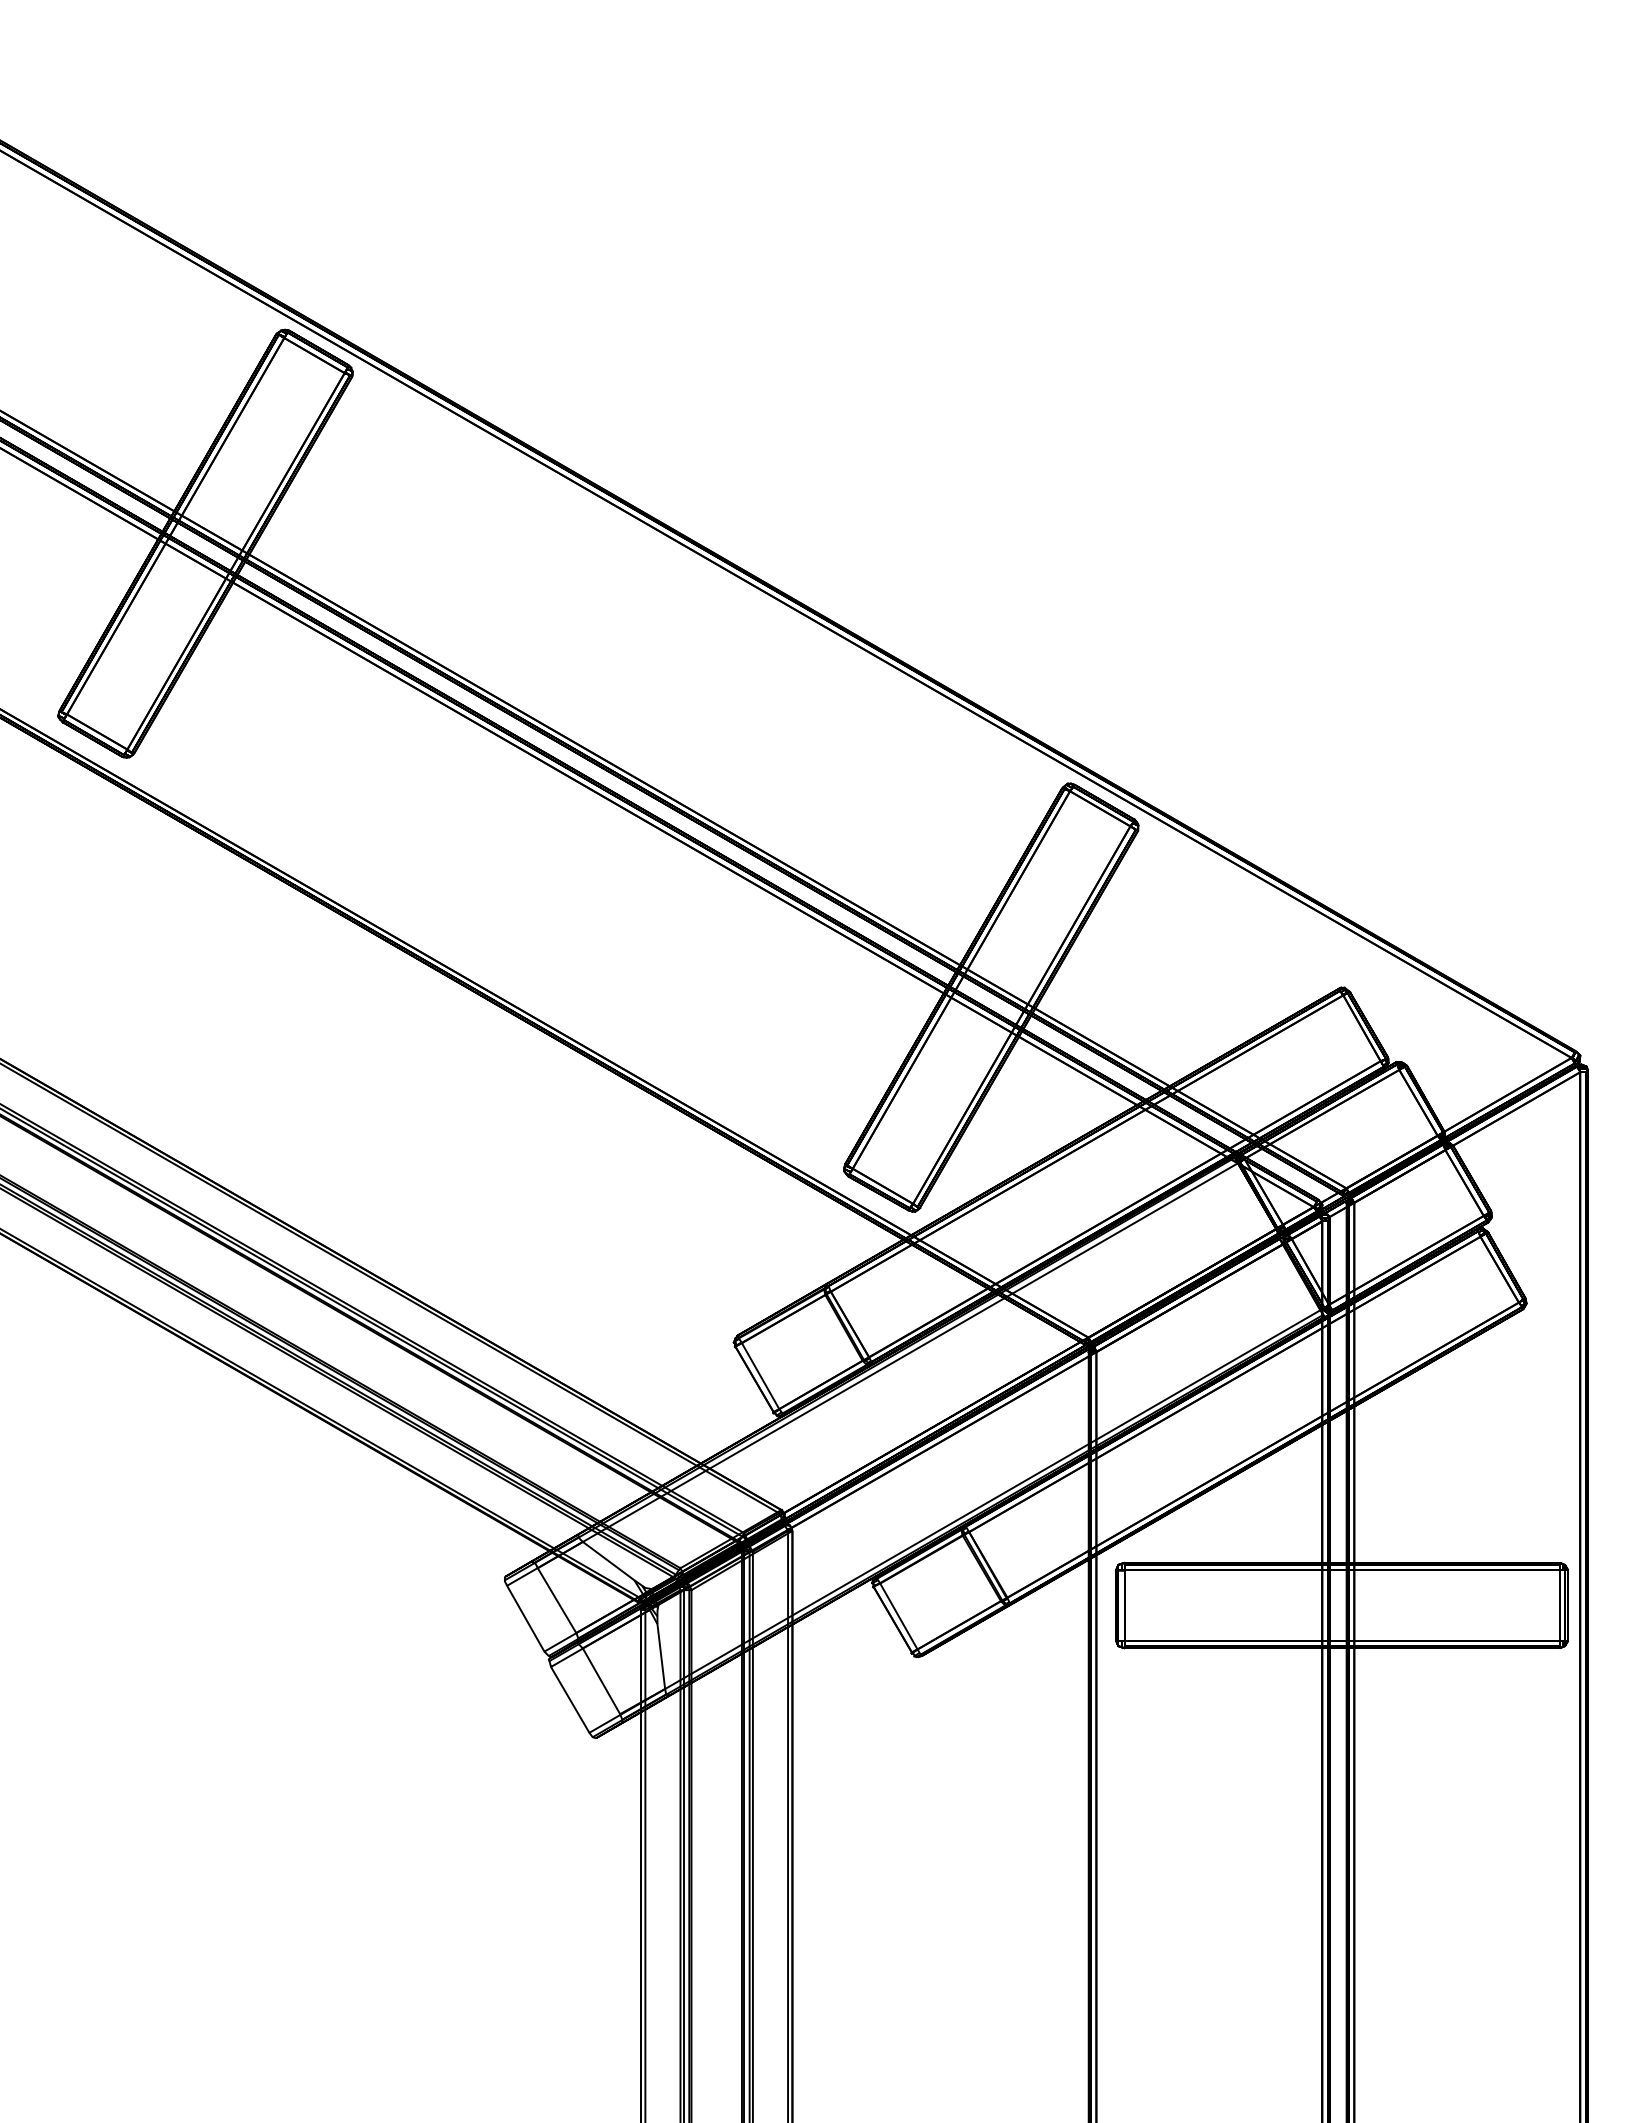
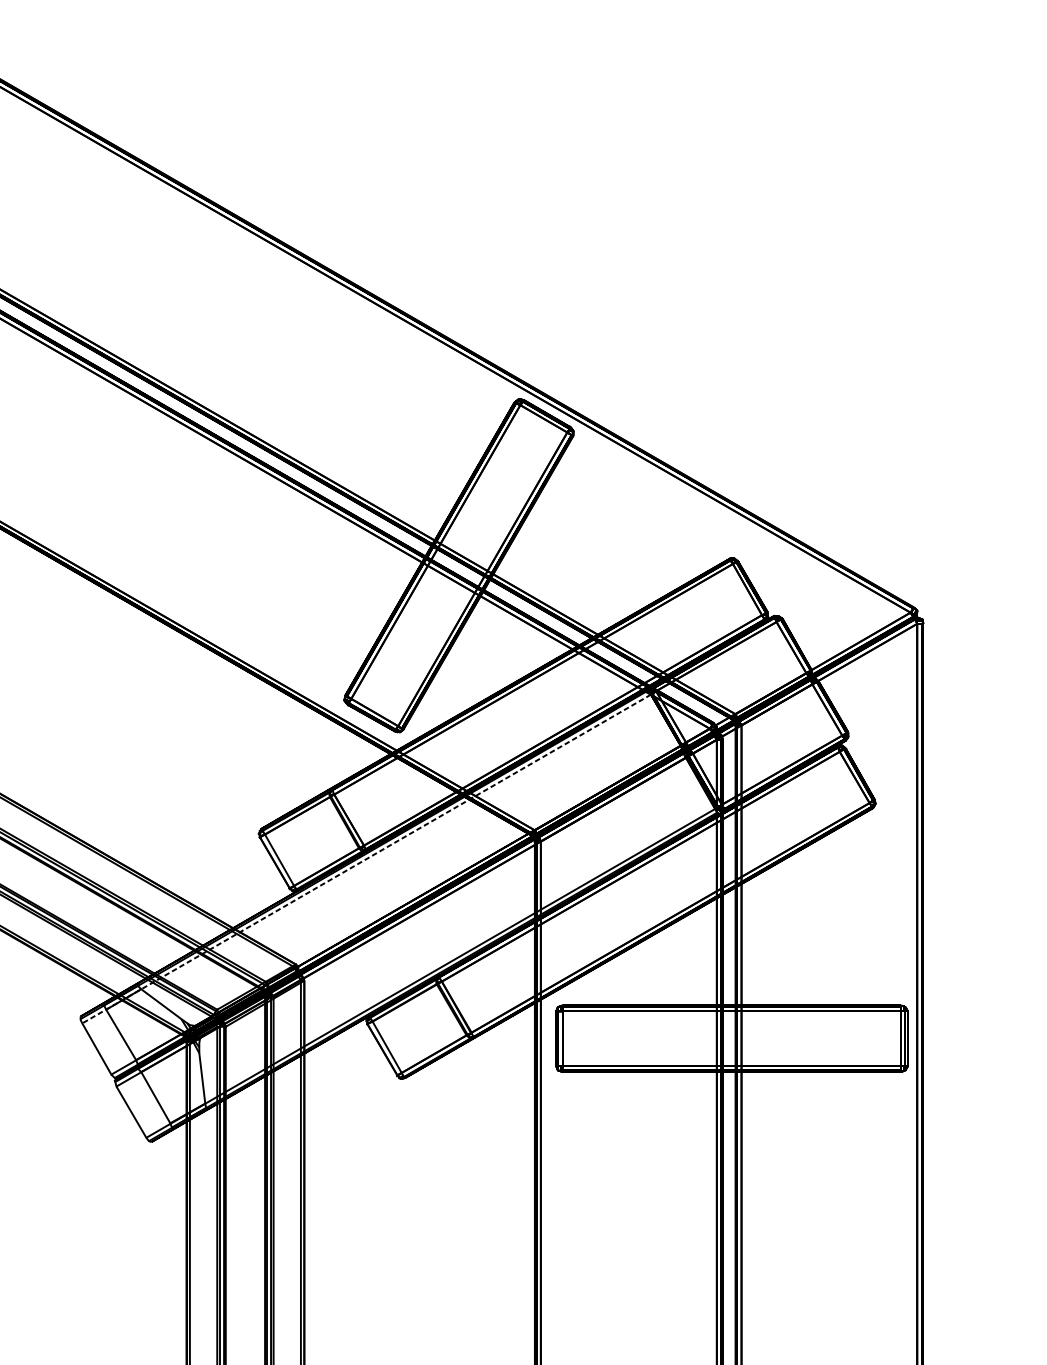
line: (872, 1374) -> (366, 858), solid -> dashed

